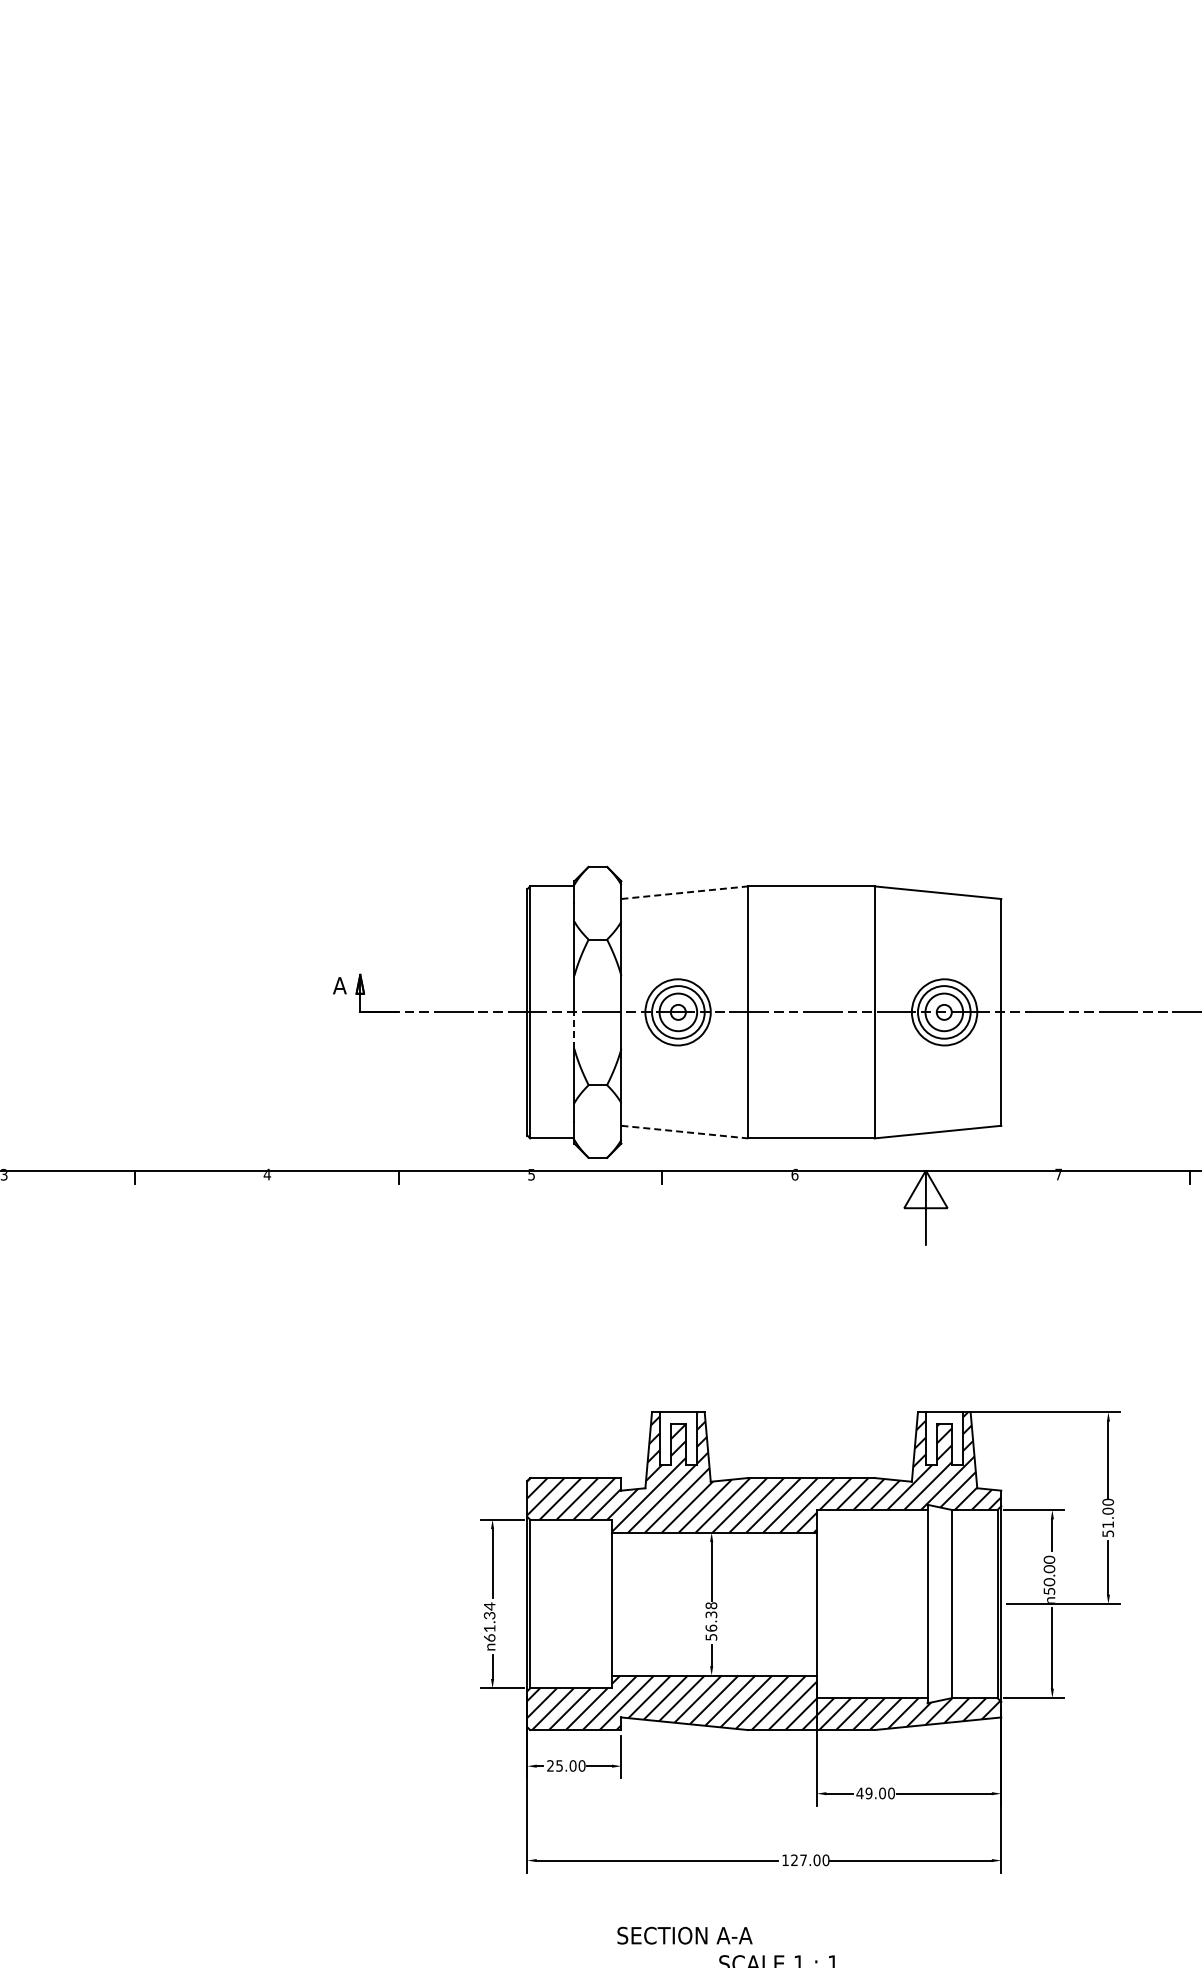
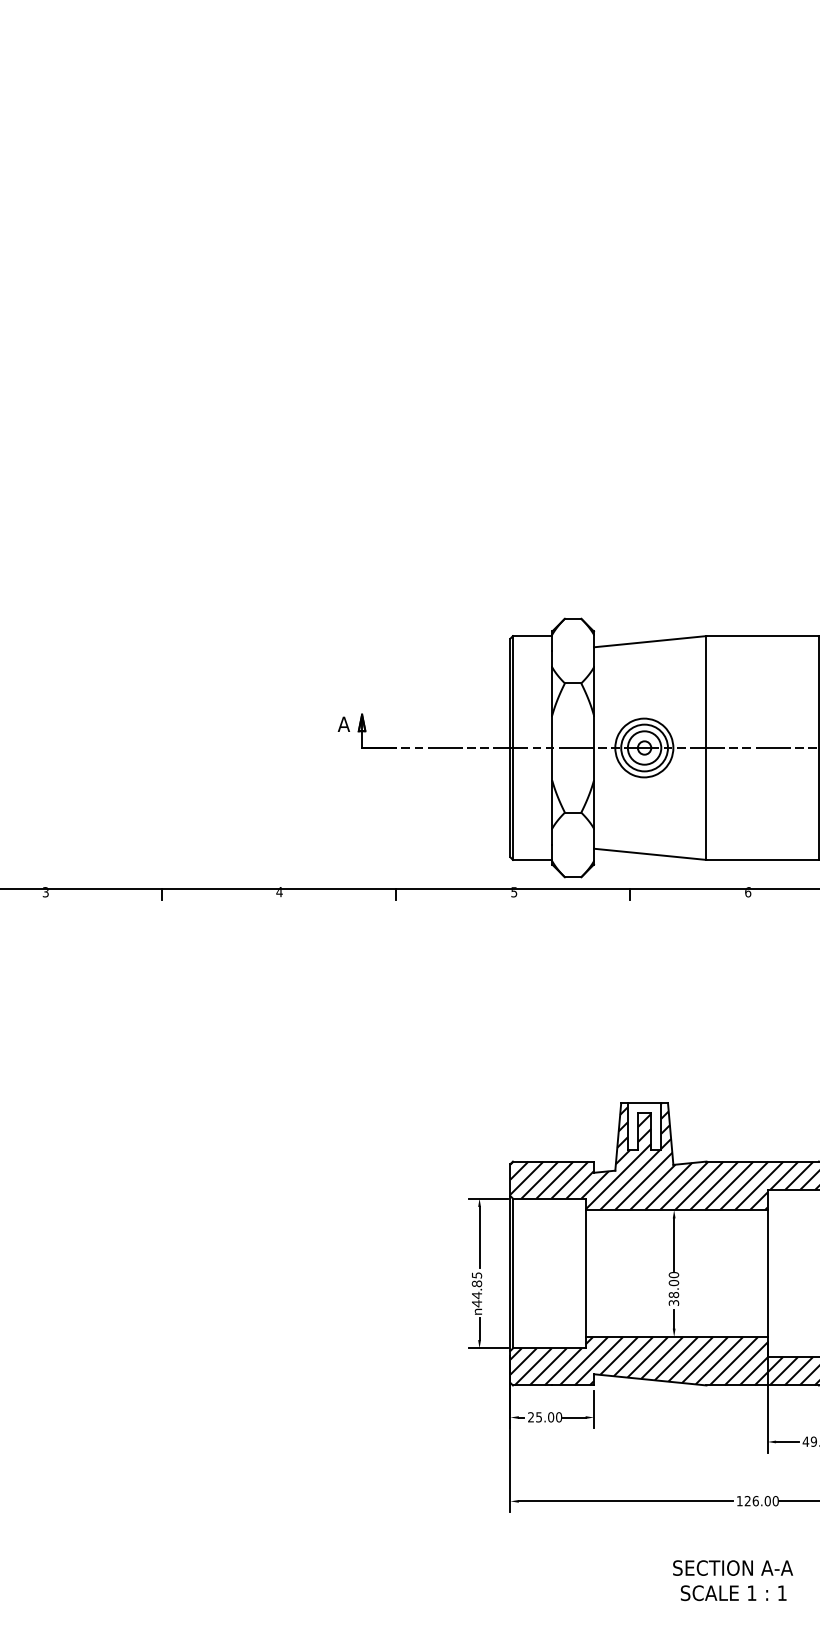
line: (684, 892) -> (650, 641), dashed -> solid
line: (574, 1030) -> (552, 764), dashed -> solid
line: (684, 1132) -> (650, 854), dashed -> solid
text: (711, 1621) -> (674, 1289), 56.38 -> 38.00
text: (489, 1622) -> (476, 1289), 61.34 -> 44.85
text: (803, 1860) -> (755, 1501), 127.00 -> 126.00
text: (684, 1935) -> (732, 1567), moved

